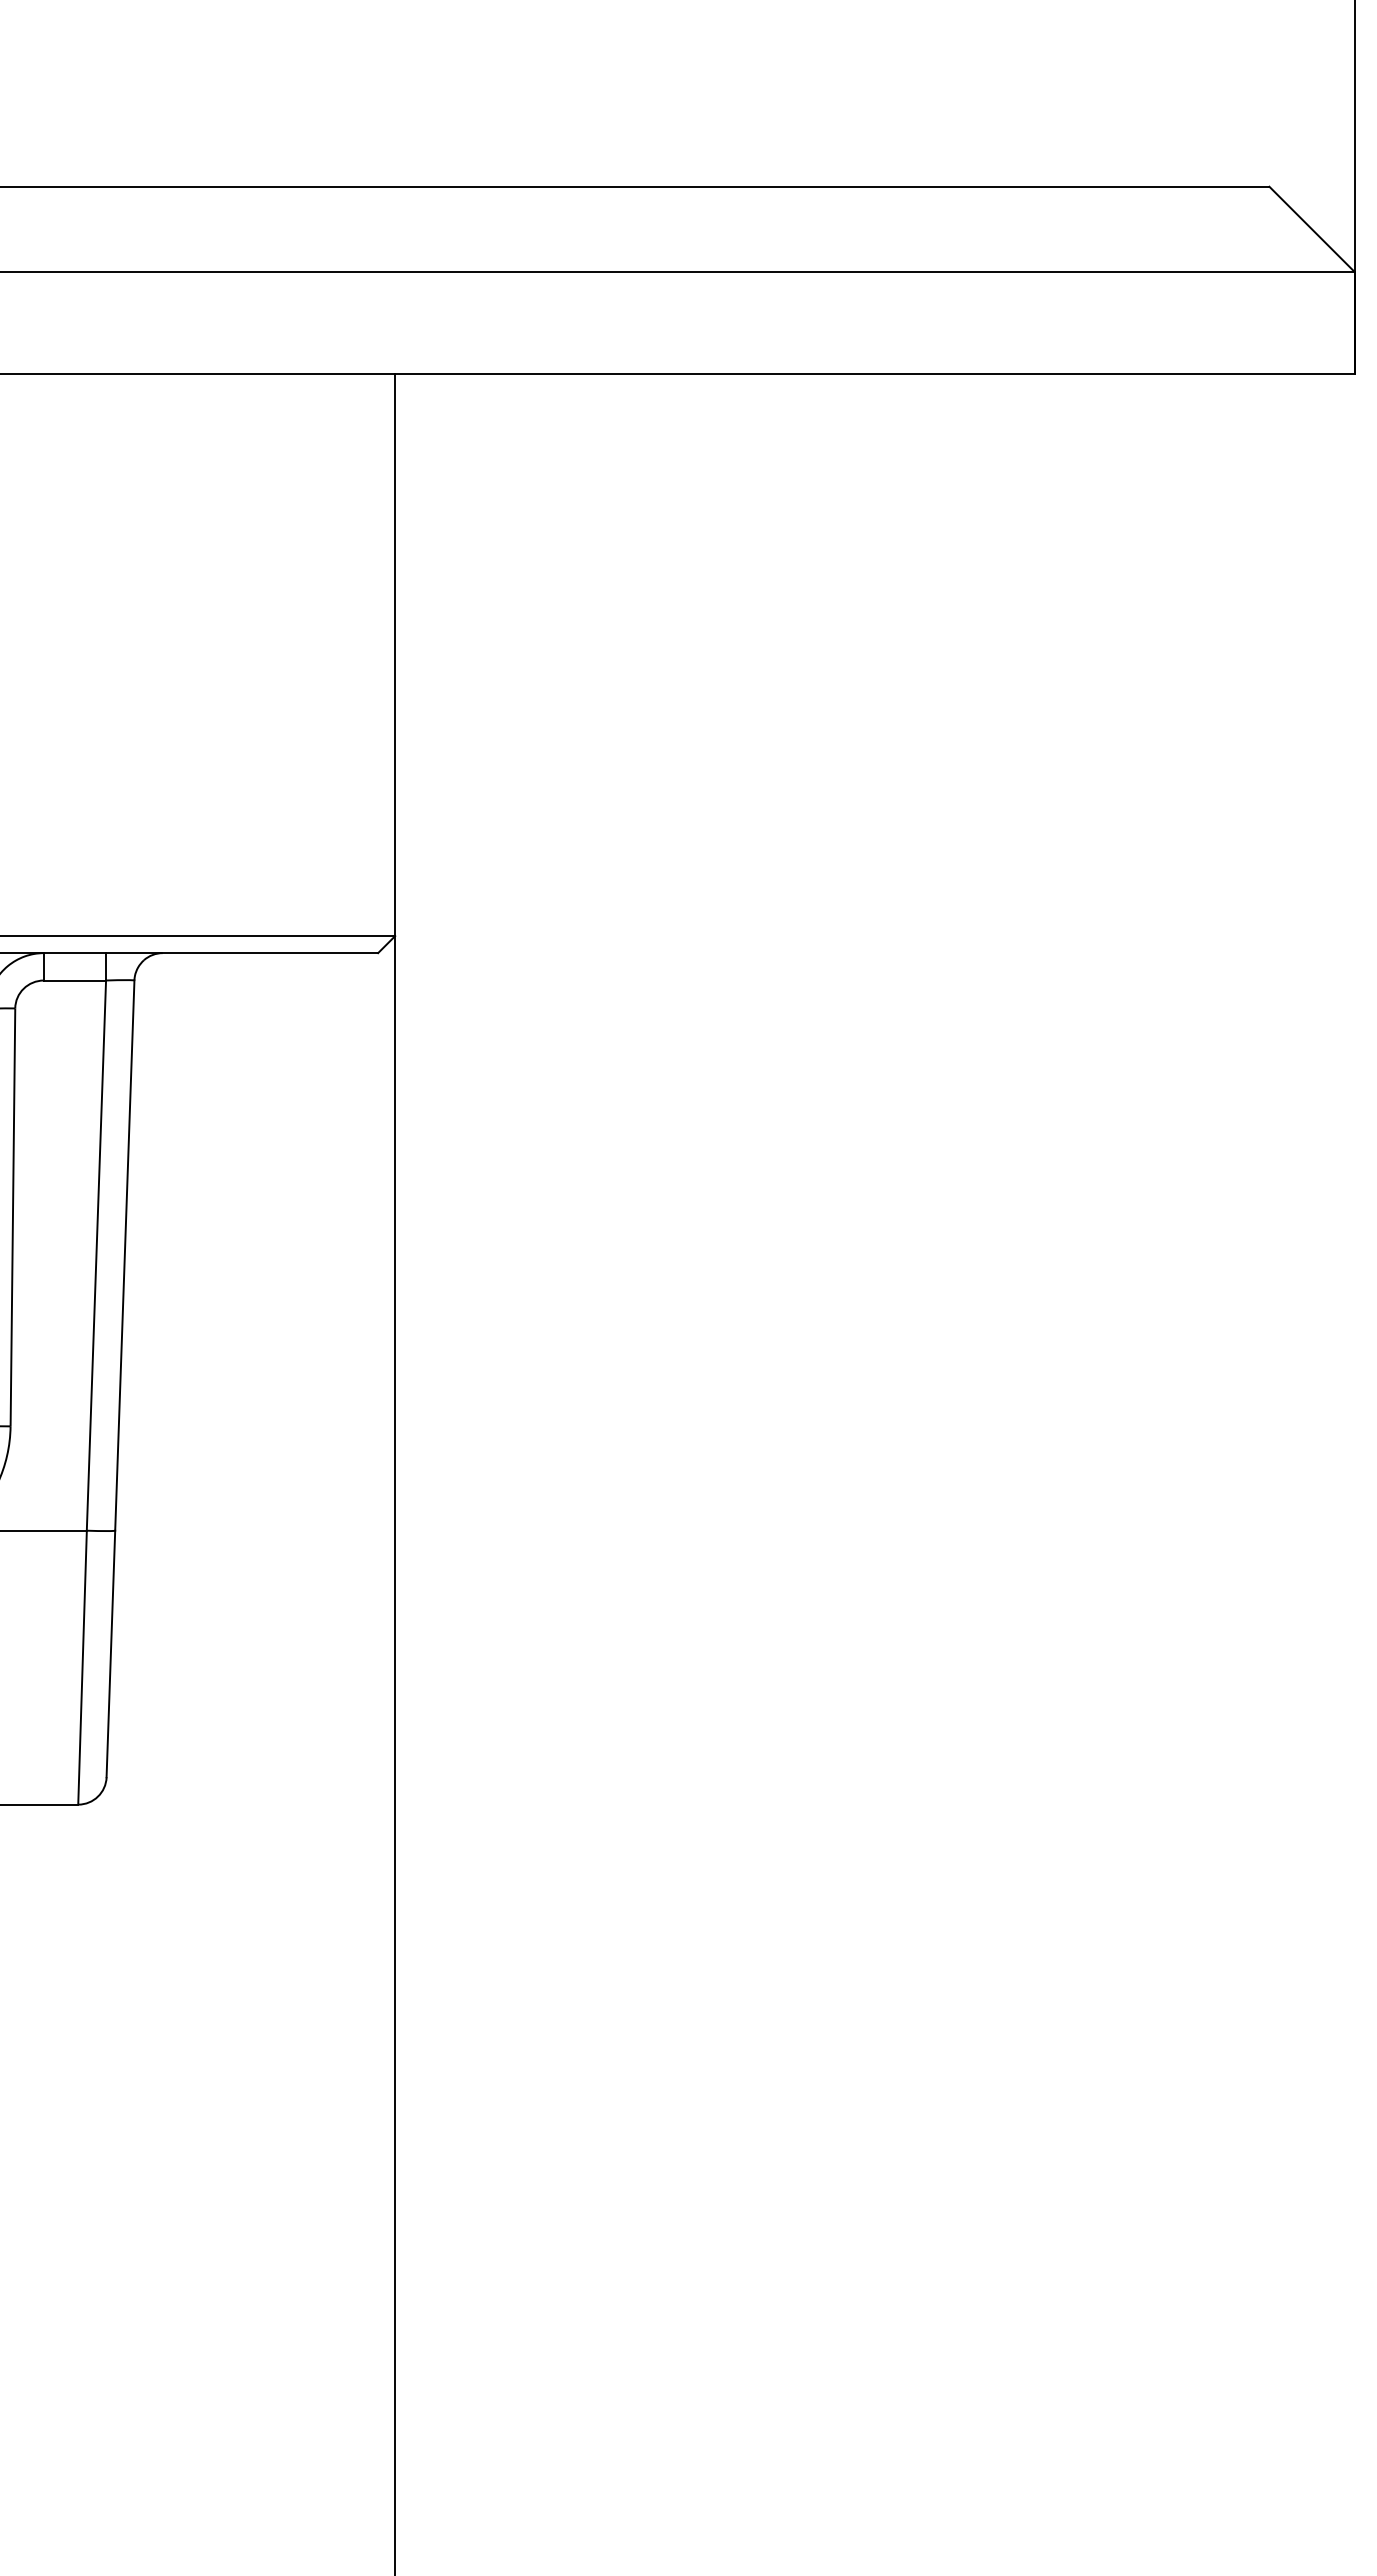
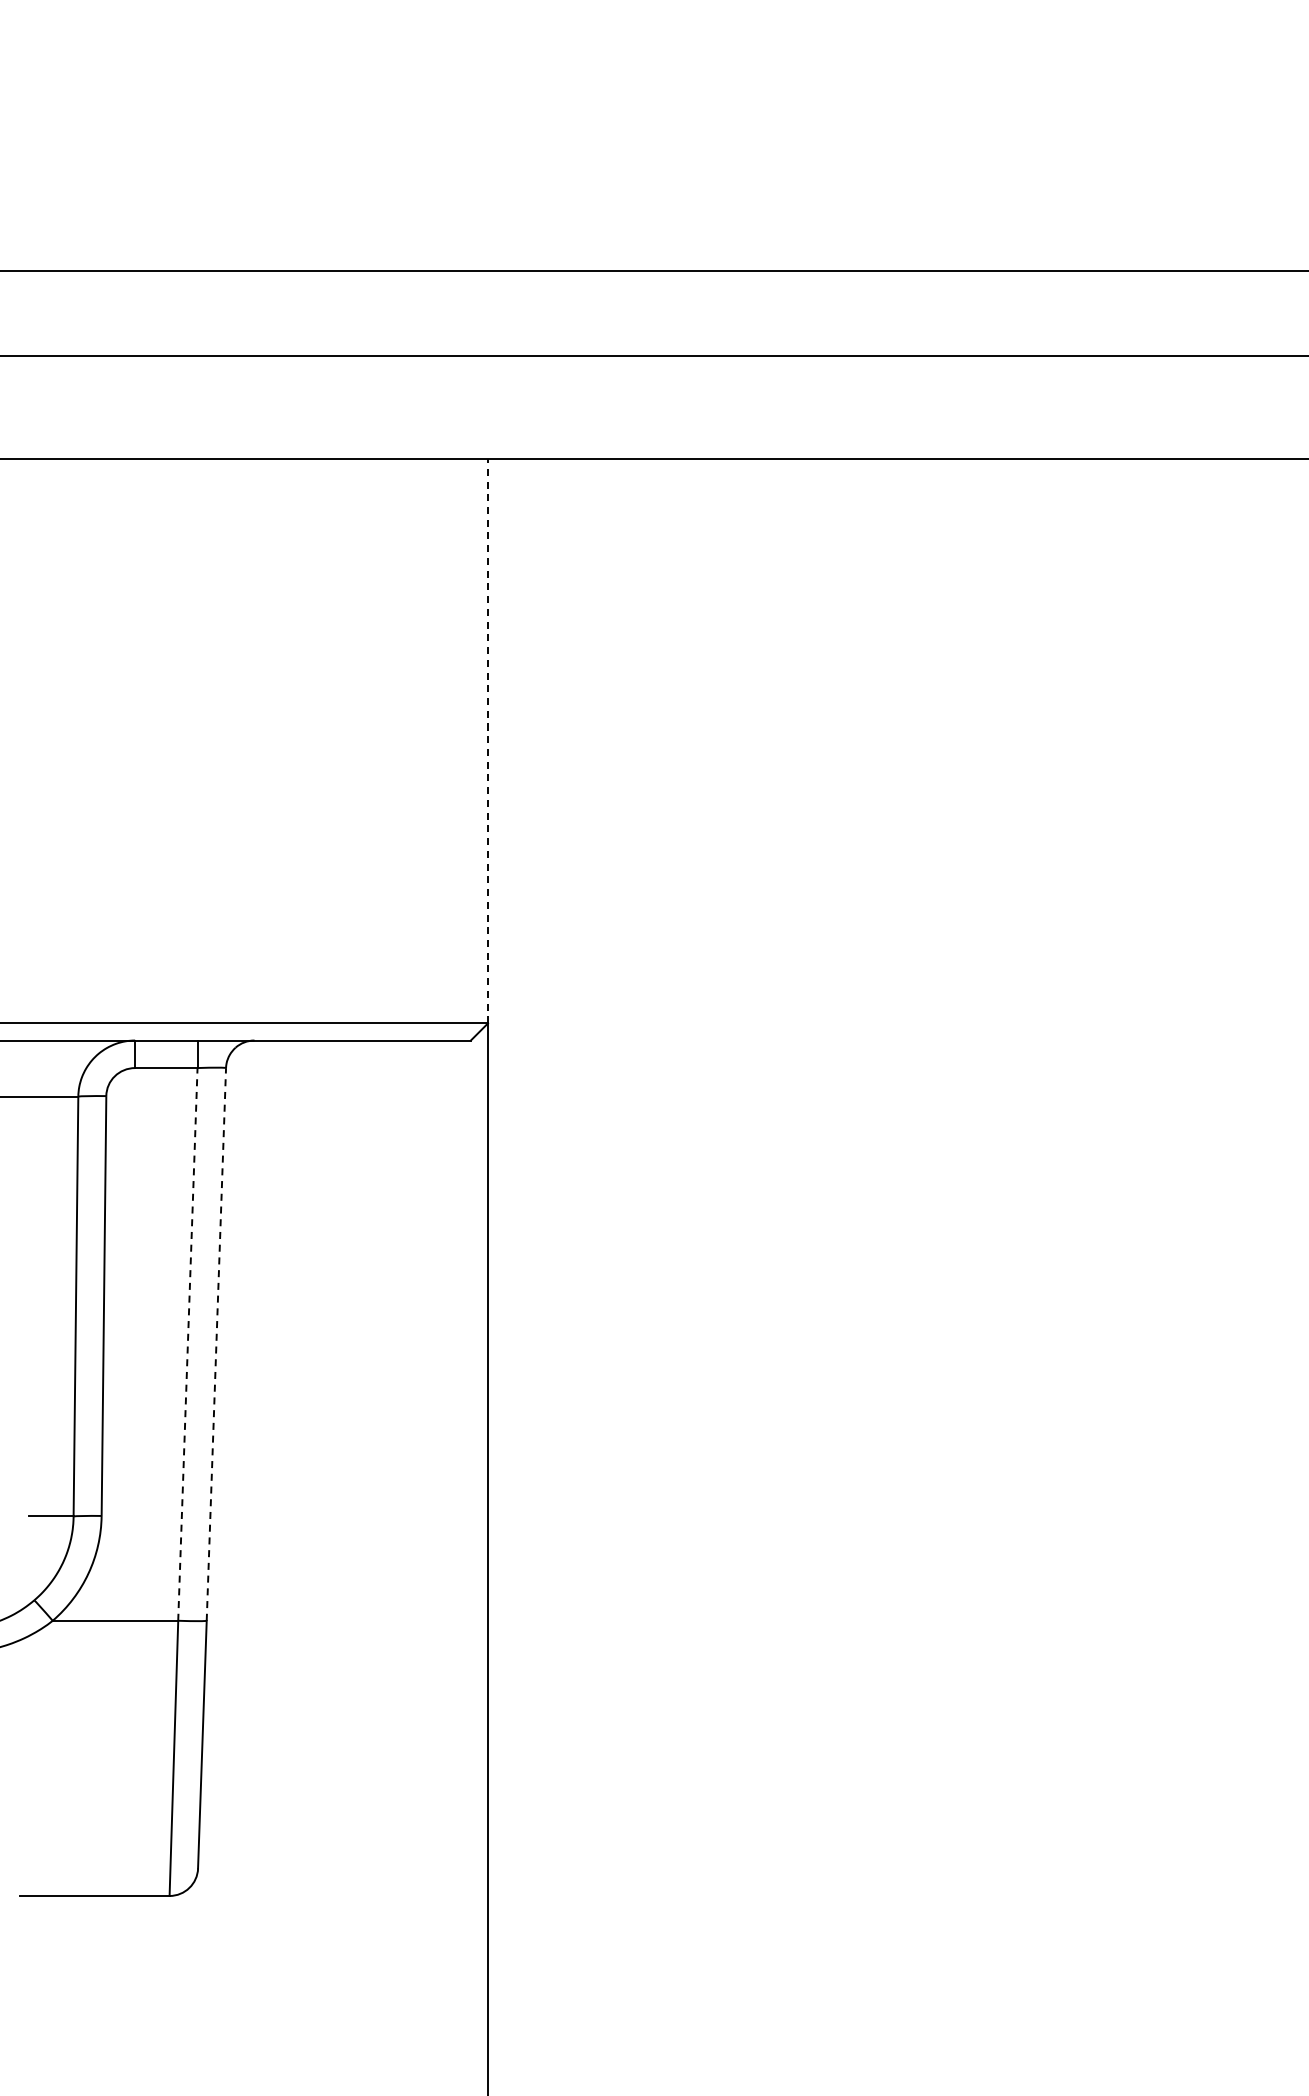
line: (395, 654) -> (488, 740), solid -> dashed
line: (96, 1255) -> (187, 1344), solid -> dashed
line: (124, 1255) -> (216, 1344), solid -> dashed

